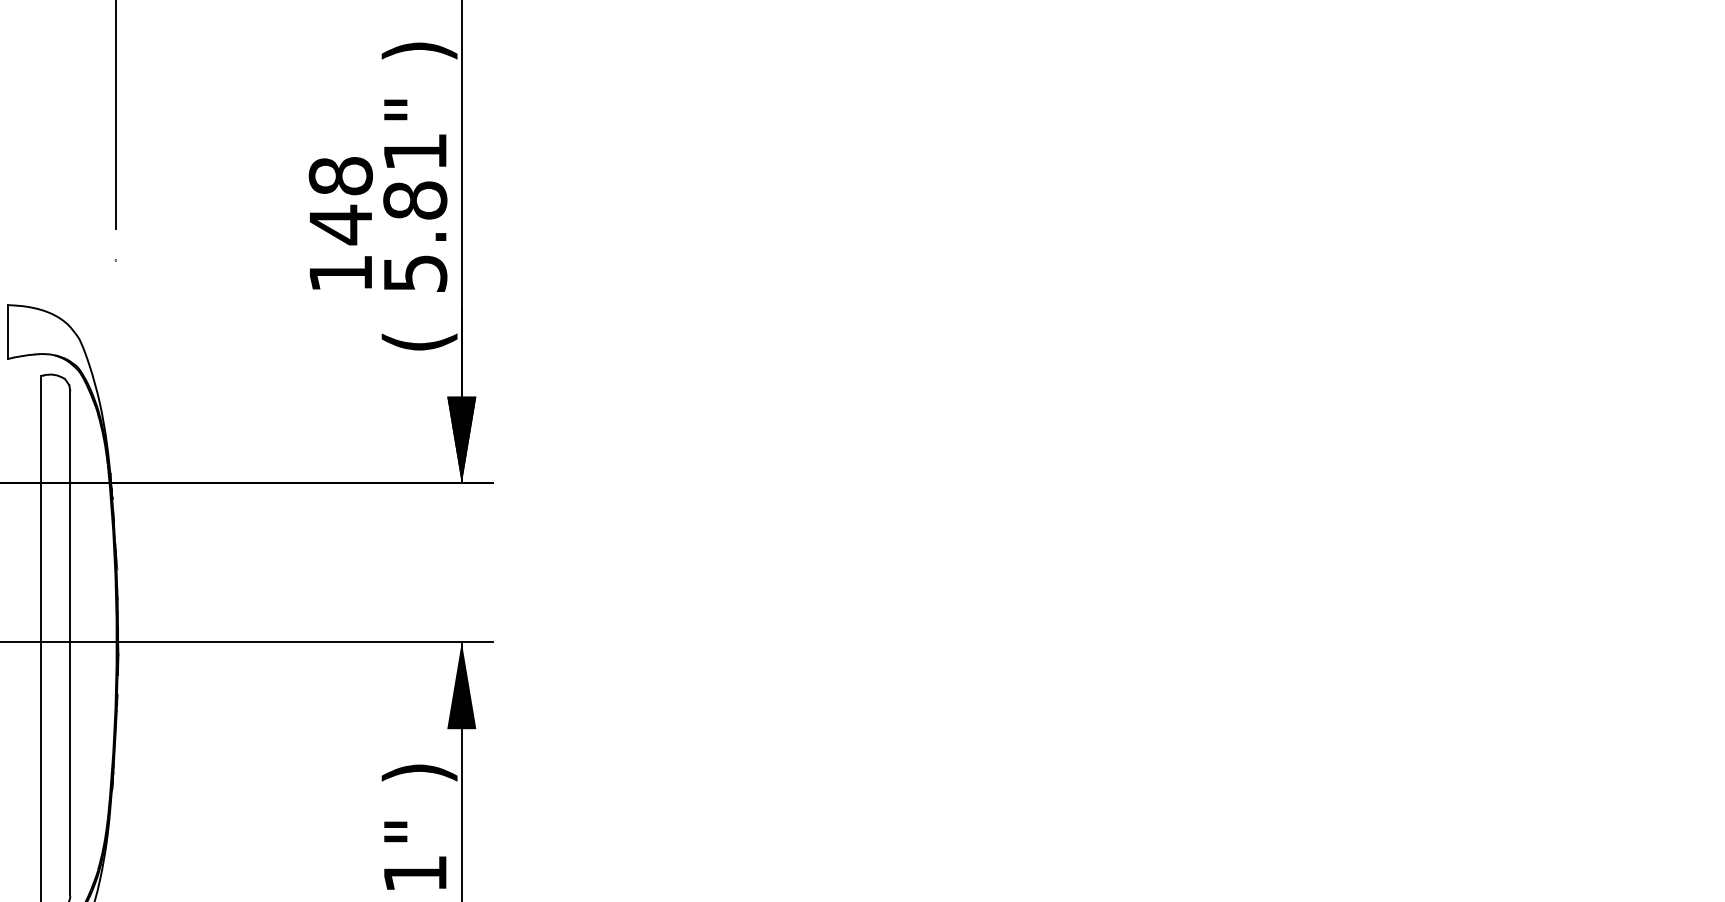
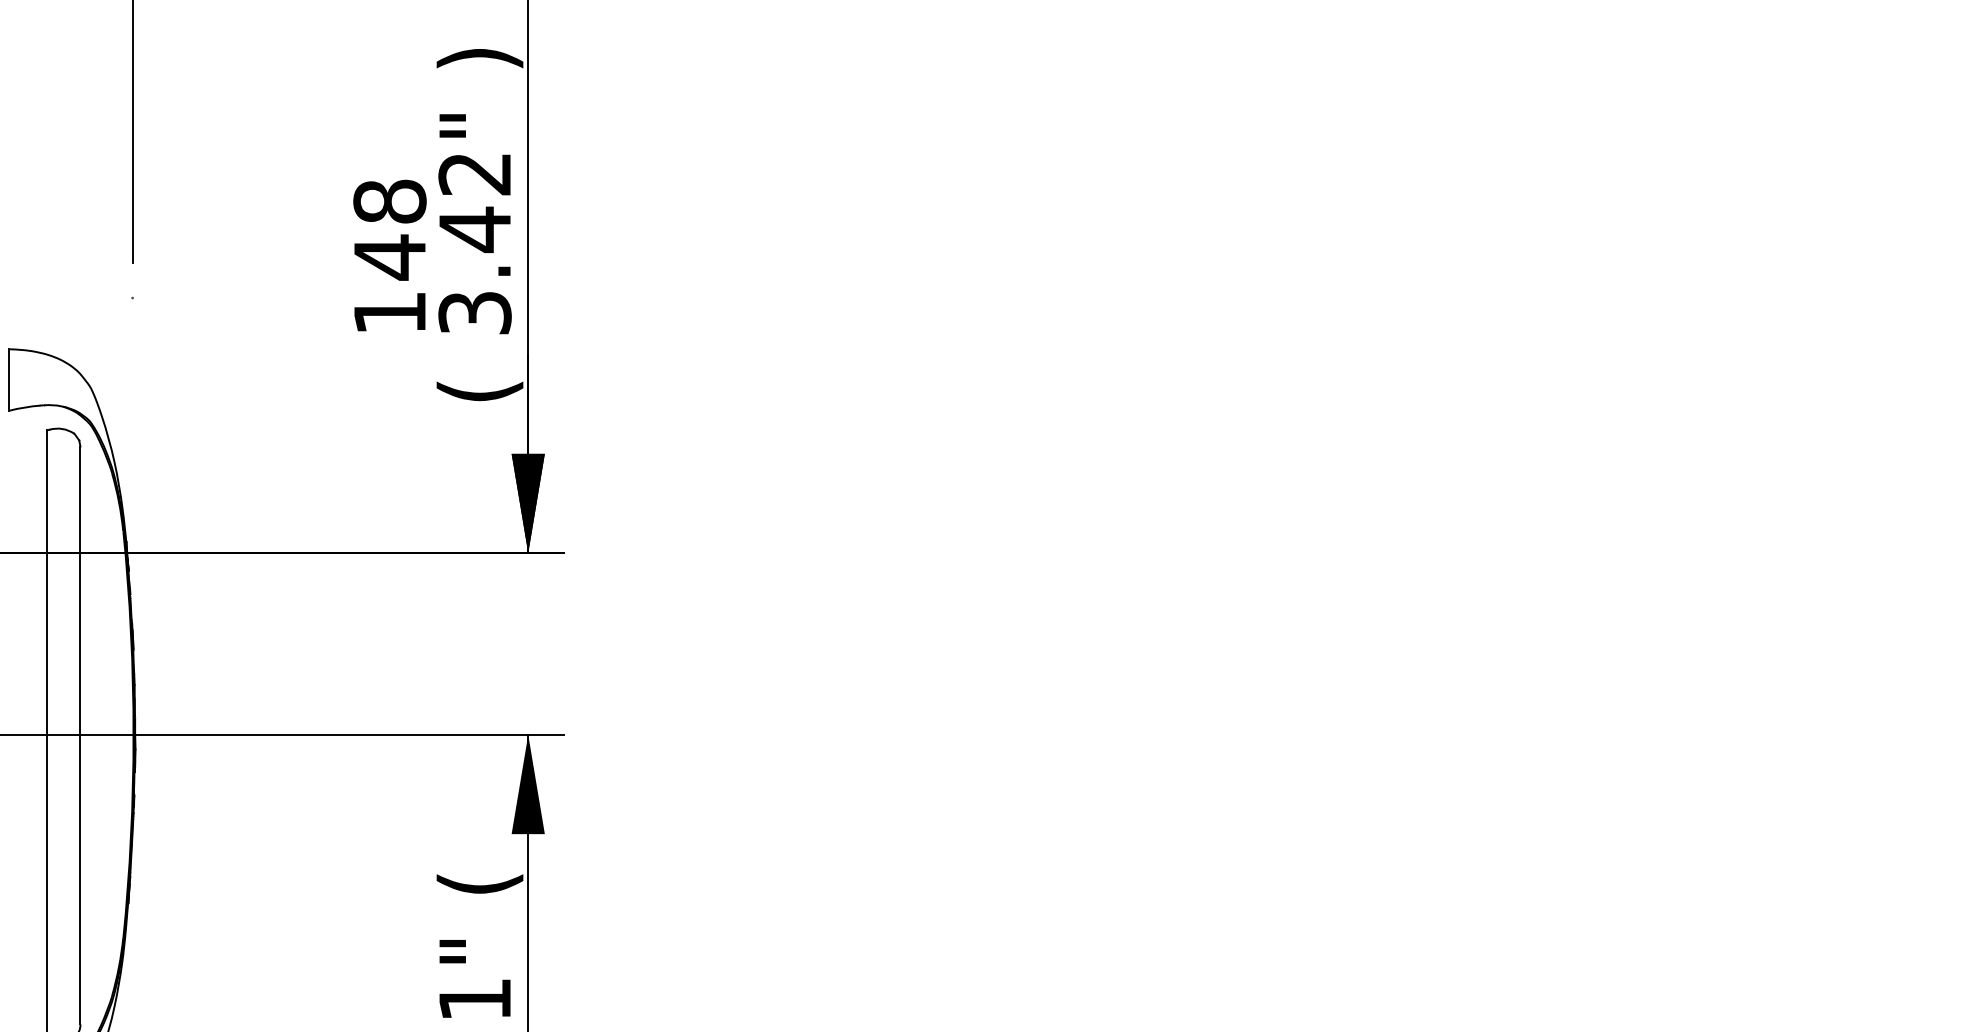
text: (414, 212) -> (474, 243), 5.81" -> 3.42"
text: (419, 772) -> (479, 883), ) -> (

